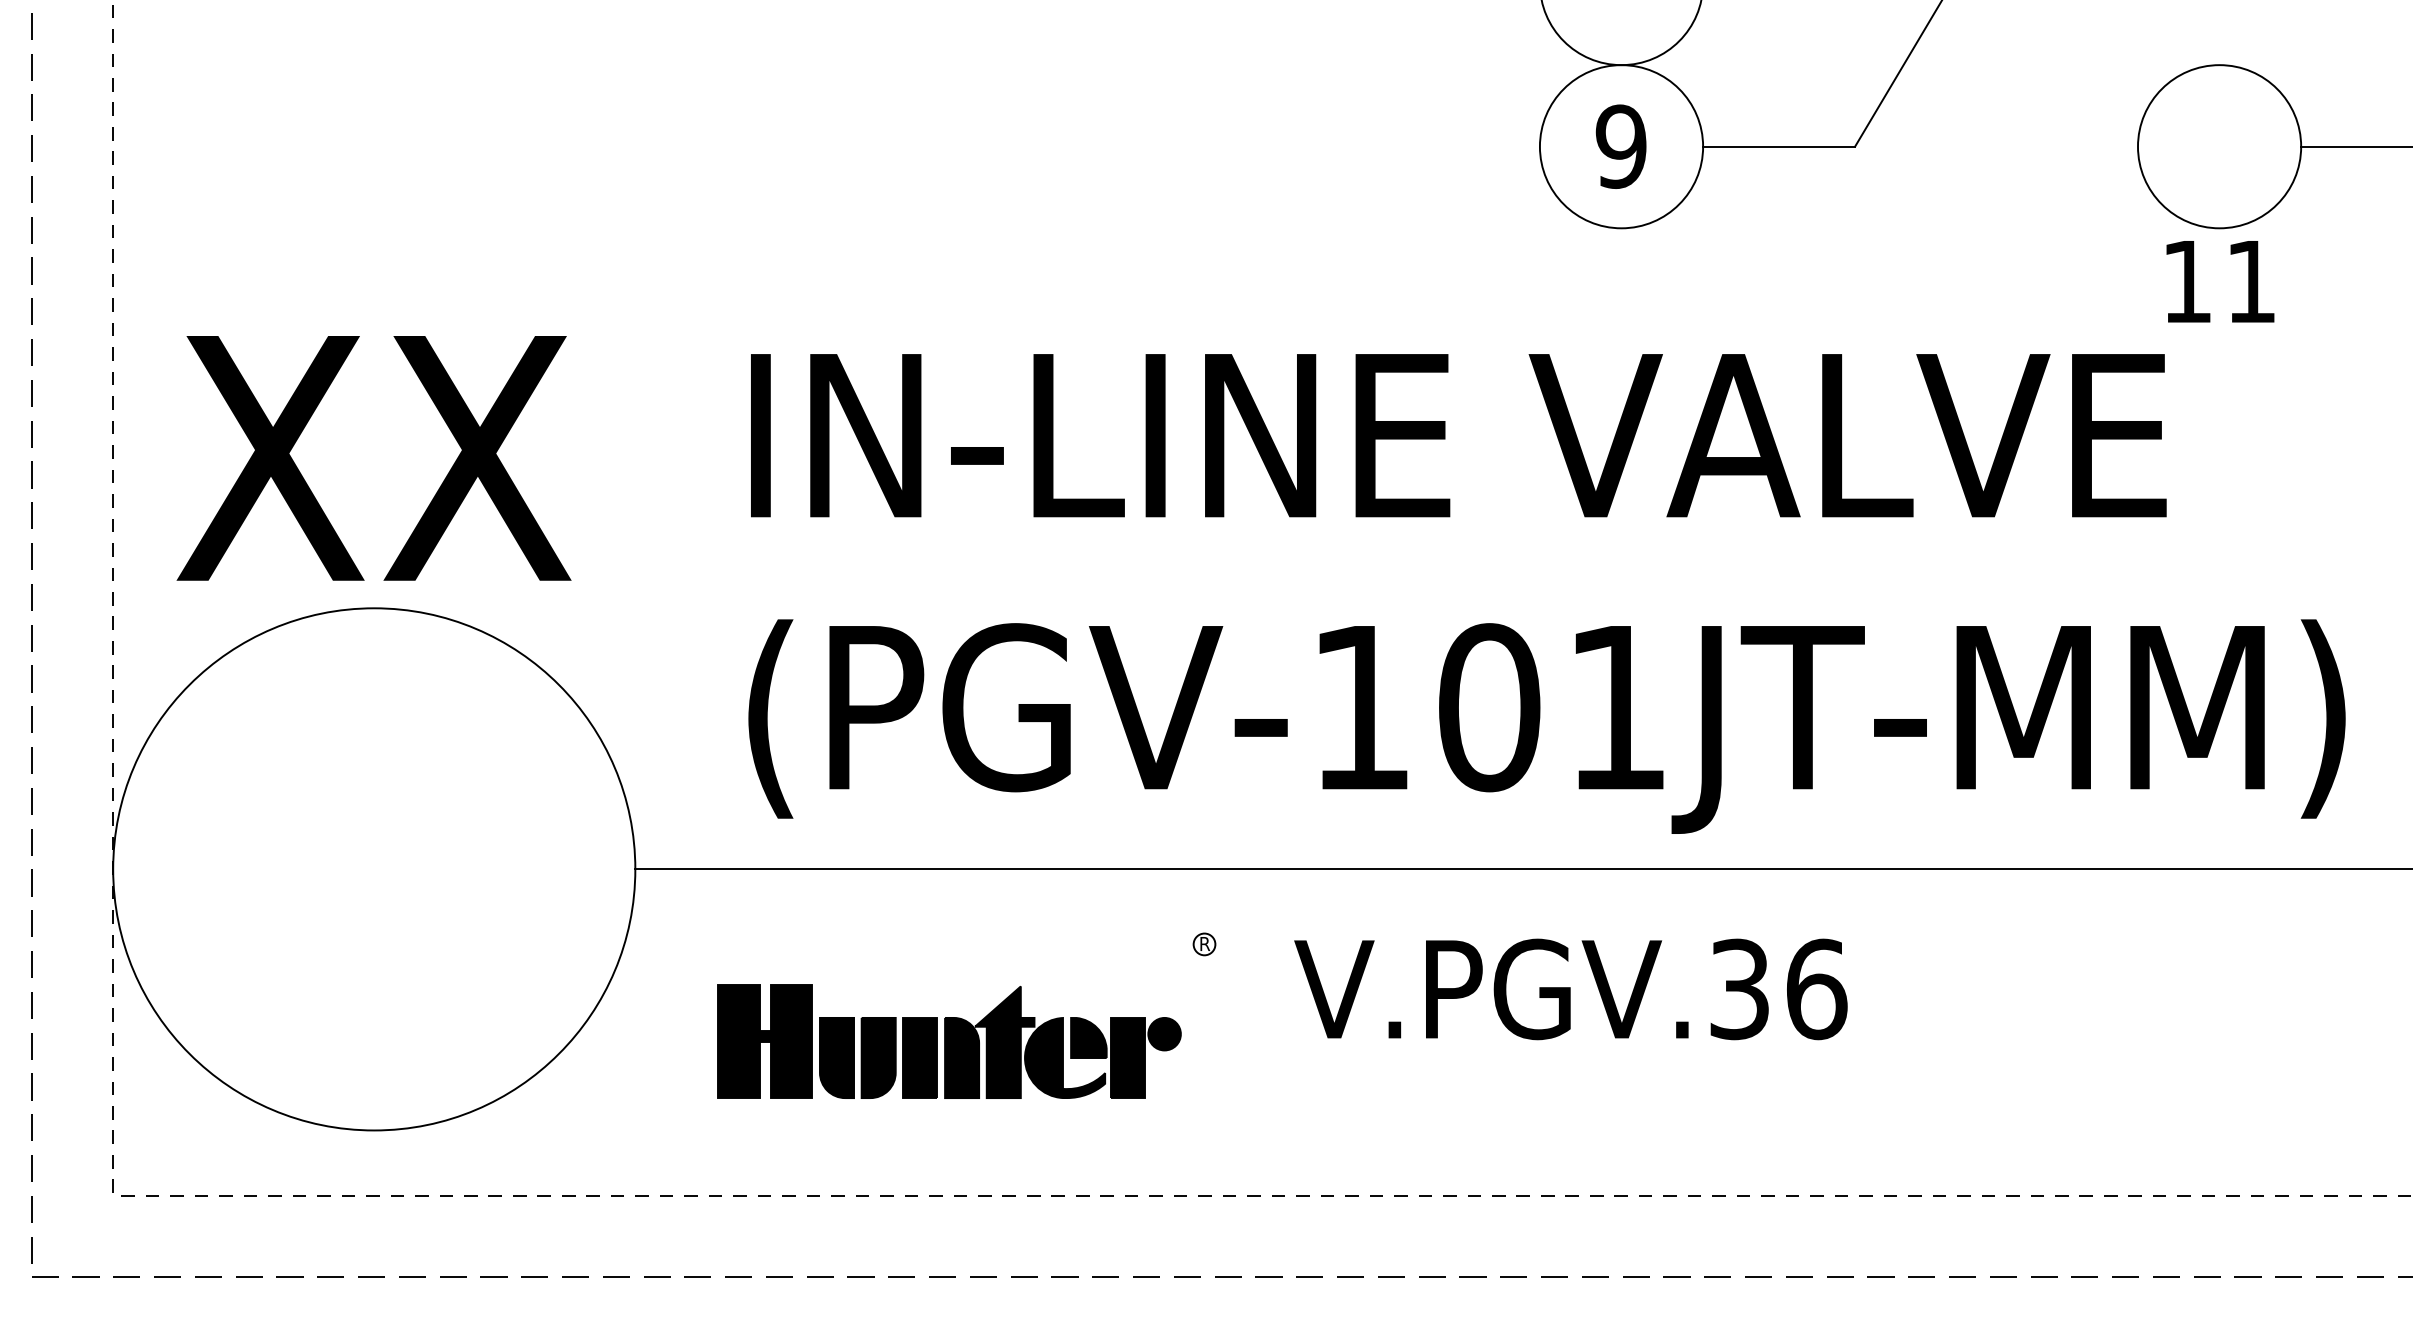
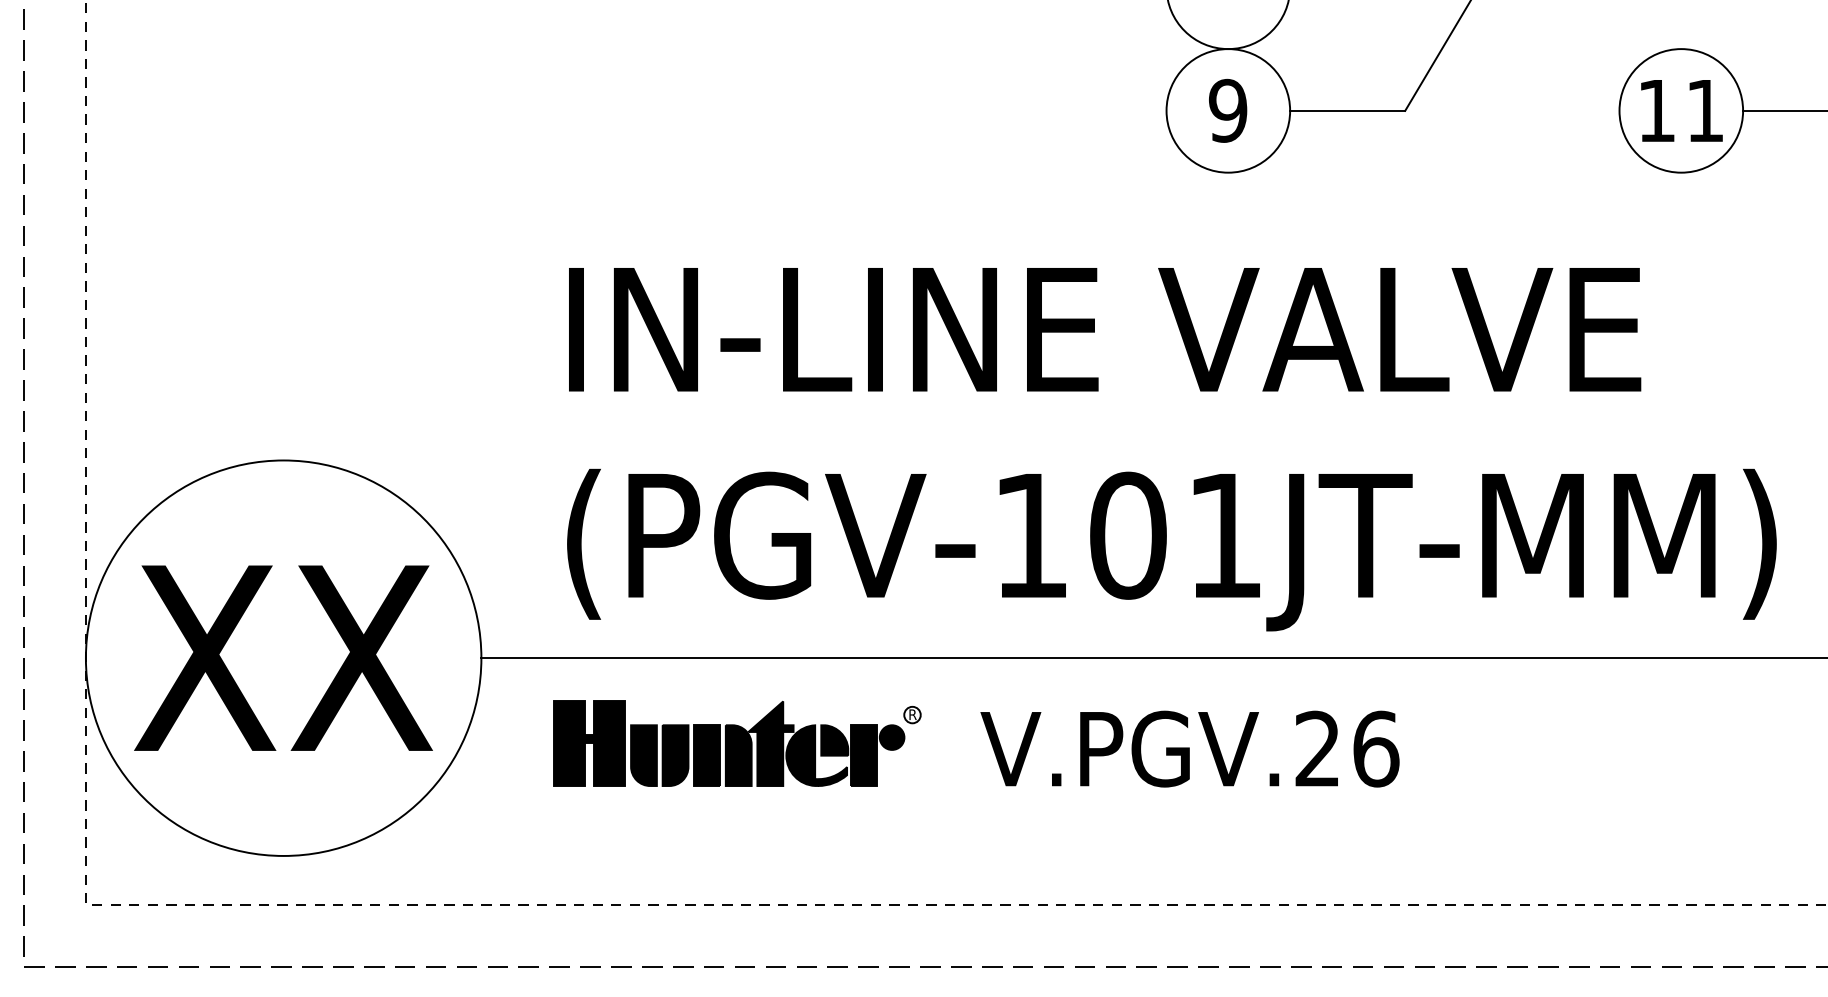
text: (2220, 281) -> (1682, 110), moved
text: (373, 458) -> (283, 658), moved
text: (1739, 989) -> (1317, 749), V.PGV.36 -> V.PGV.26
part: (949, 1041) -> (729, 743), moved

